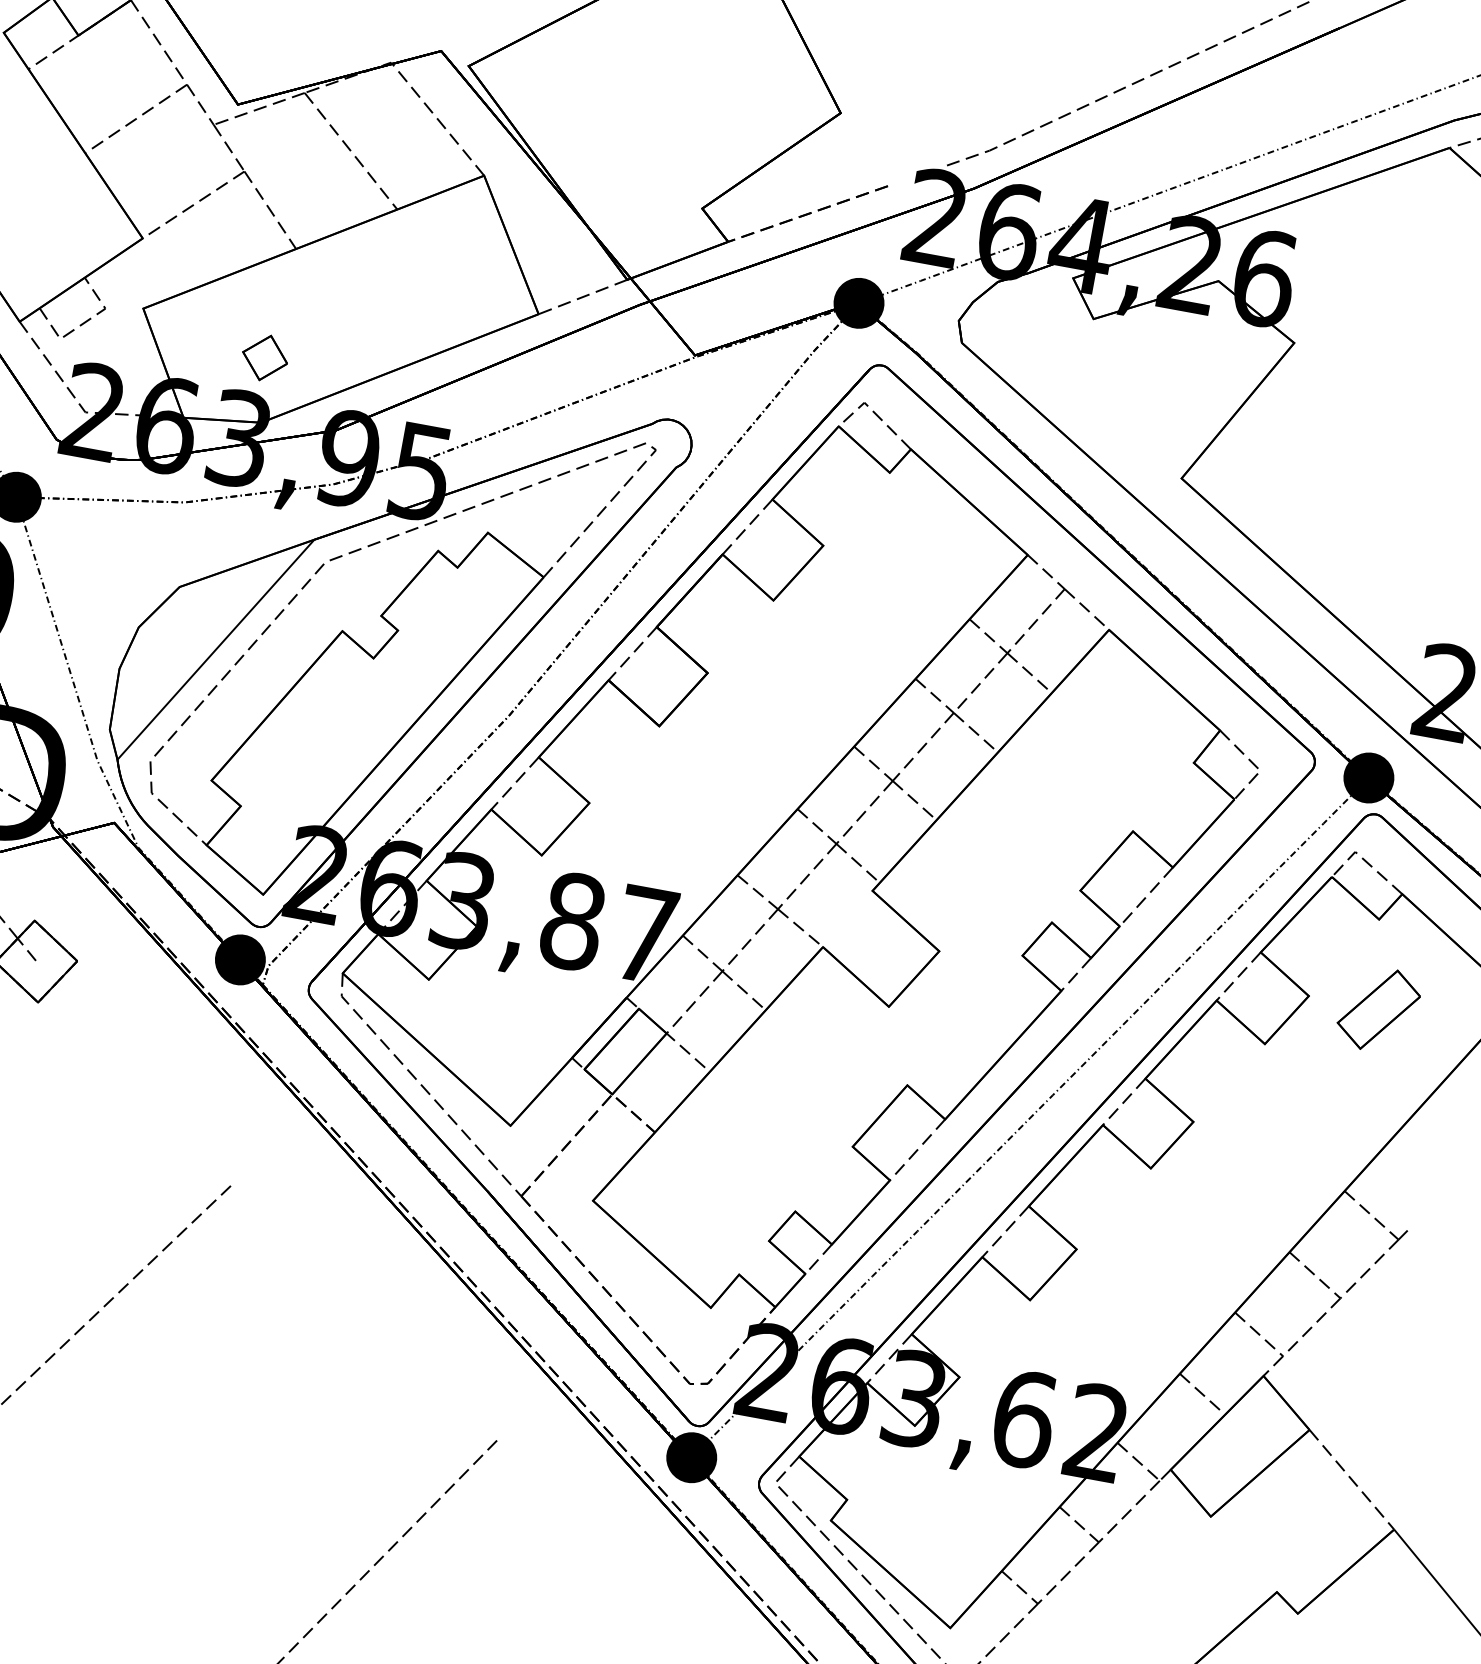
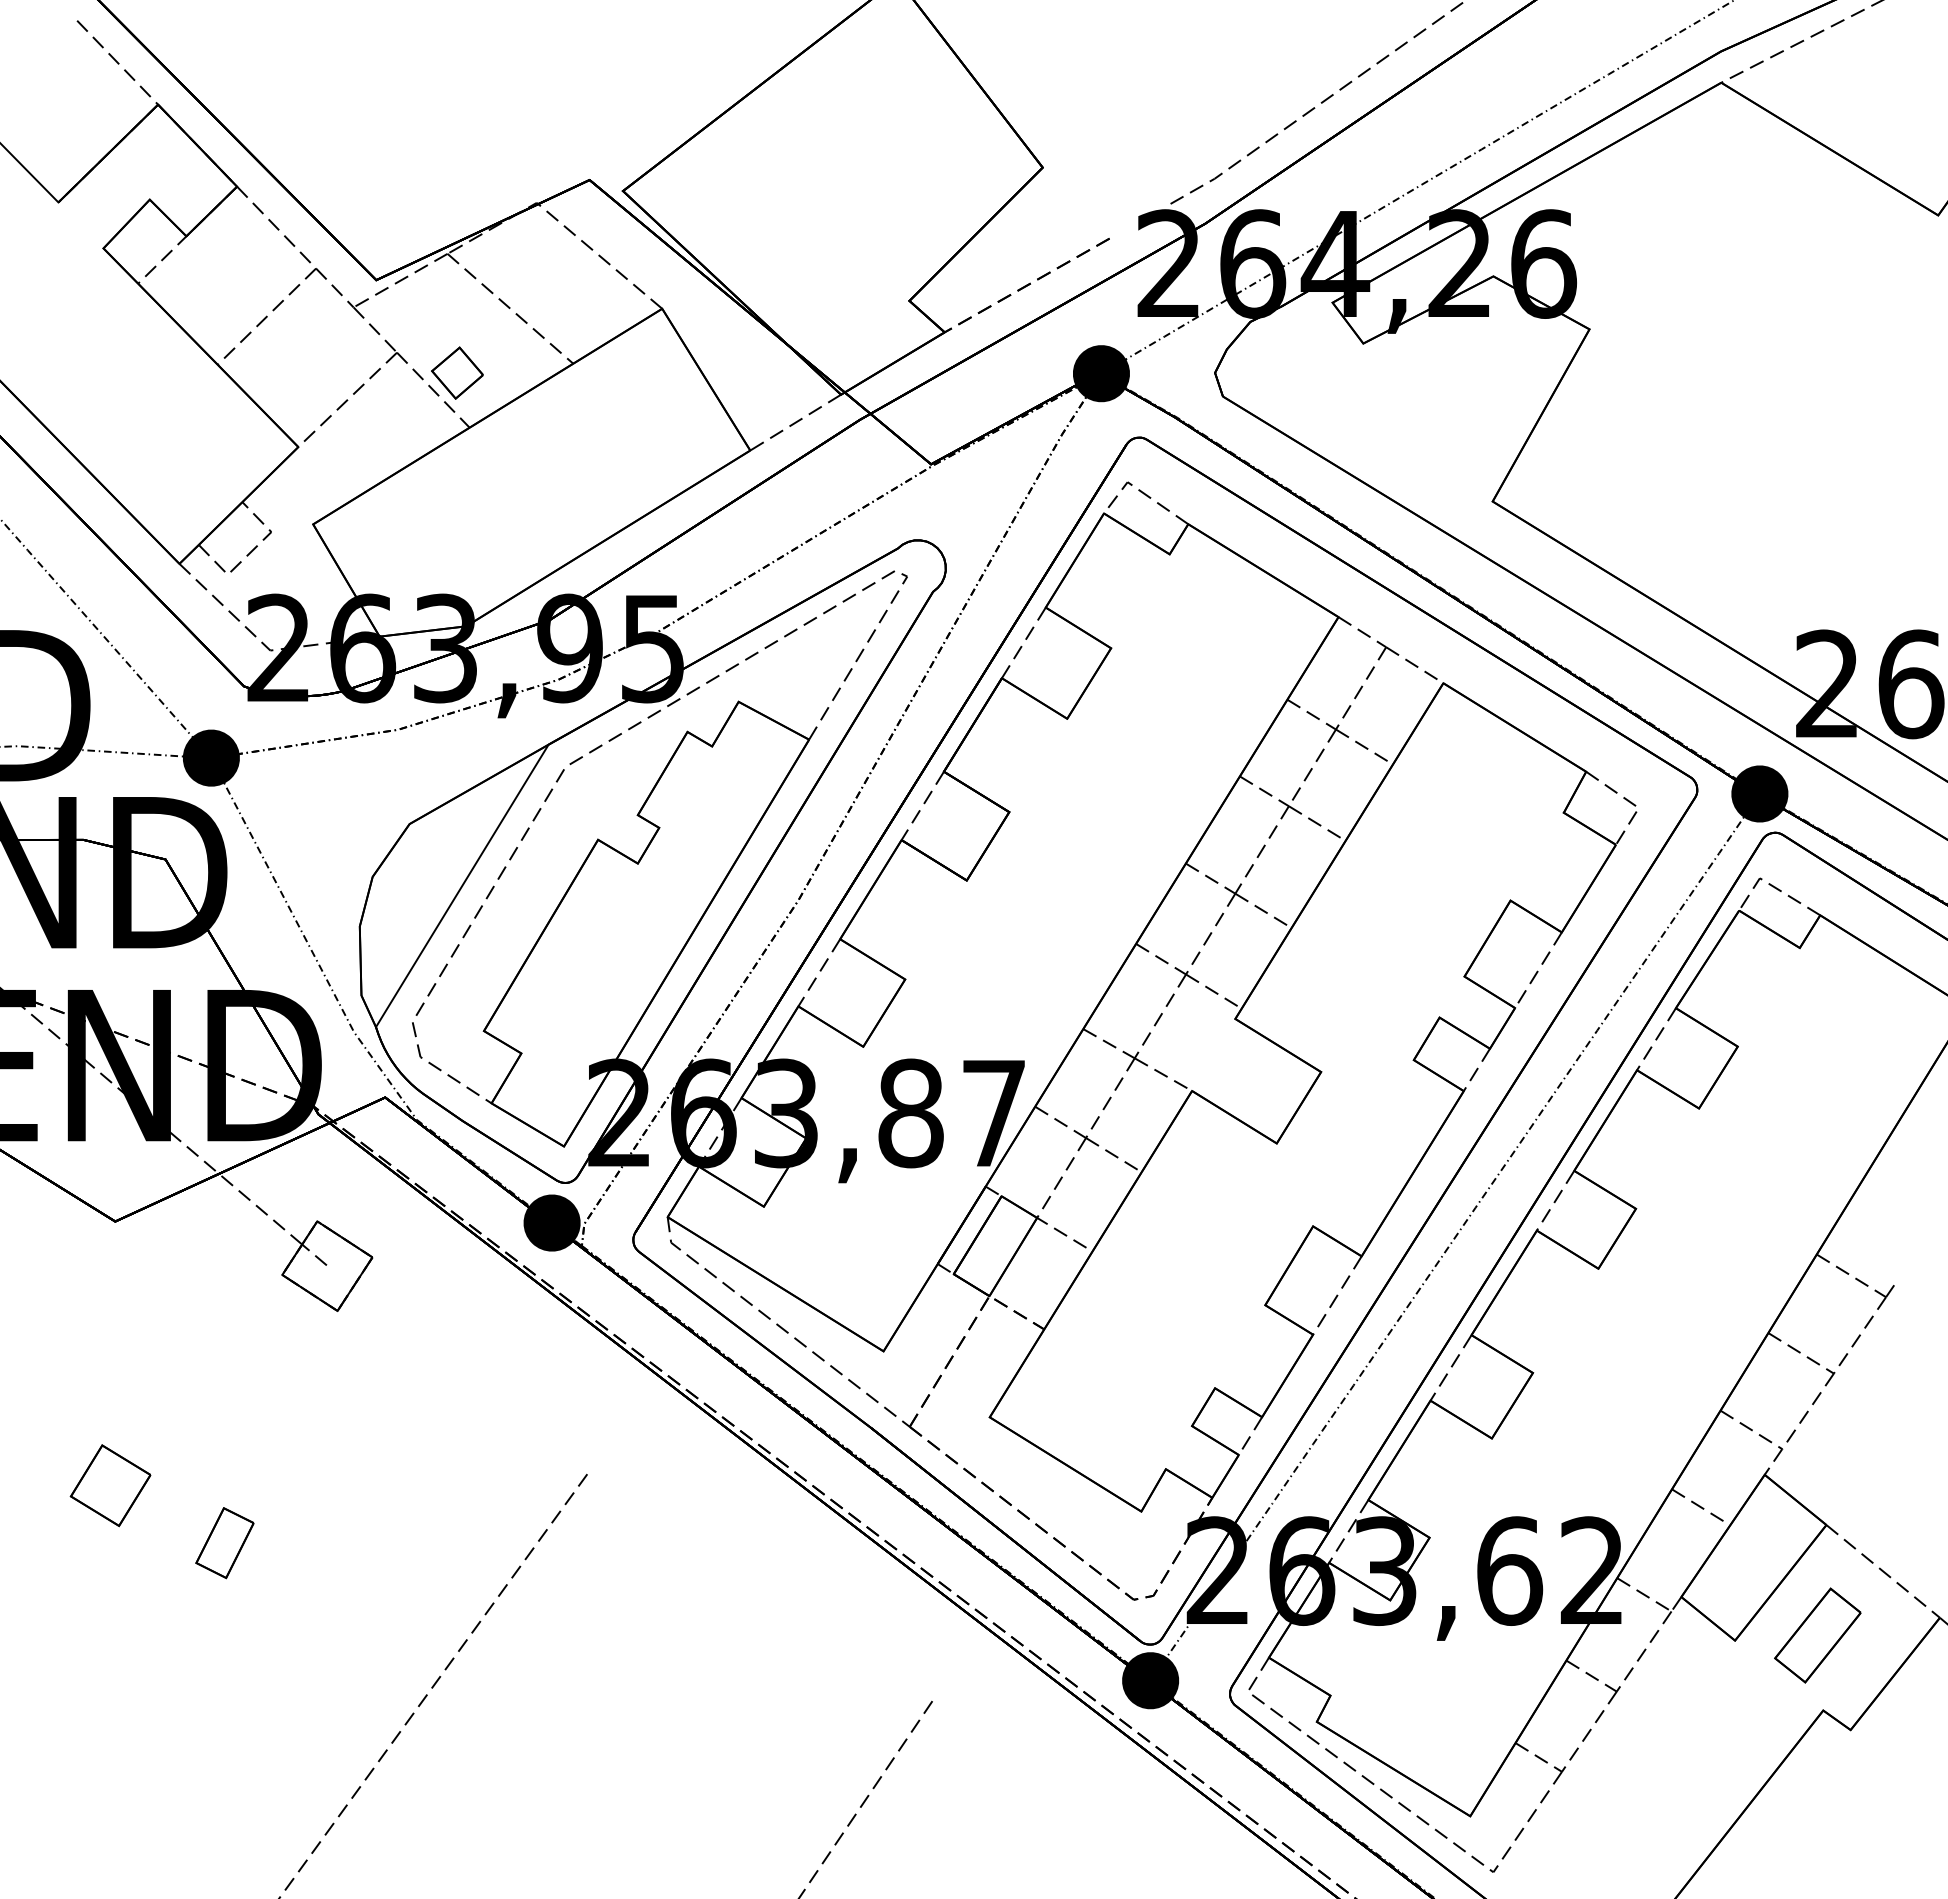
part: (265, 357) -> (457, 372), moved
part: (1378, 1009) -> (1817, 1635), moved

